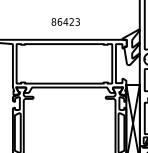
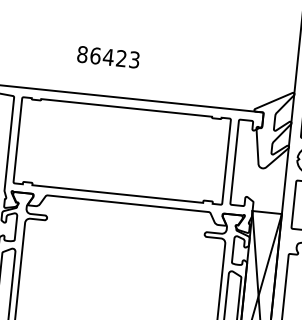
text: (65, 21) -> (107, 56), moved

